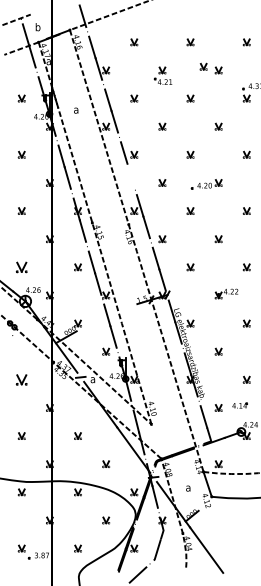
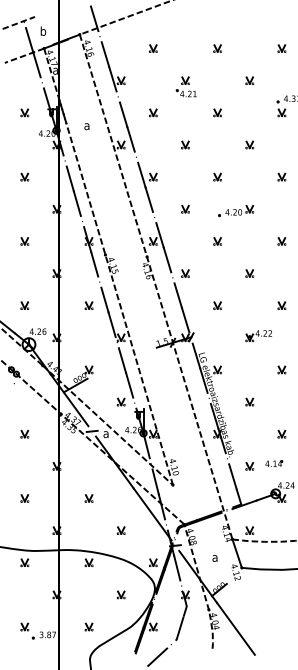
part: (203, 66) -> (232, 76), removed
line: (130, 174) -> (148, 199), added
part: (21, 267) -> (24, 305), size x0.62
part: (21, 379) -> (24, 433), size x0.62

